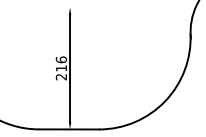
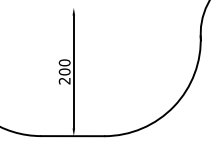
text: (61, 64) -> (64, 67), 216 -> 200

